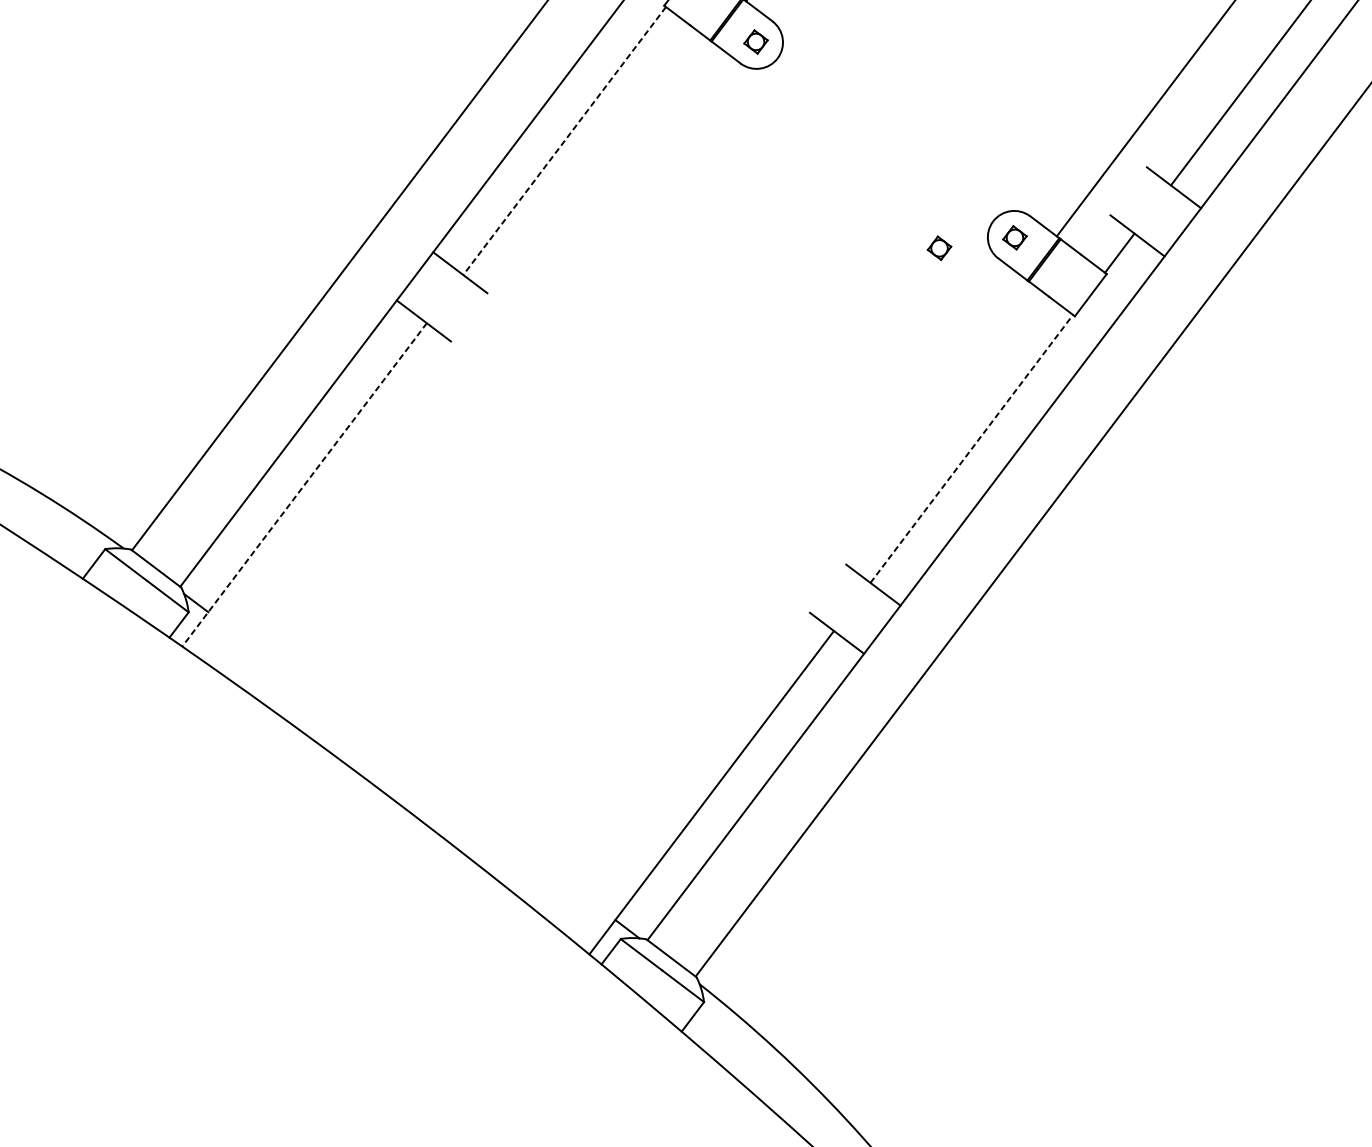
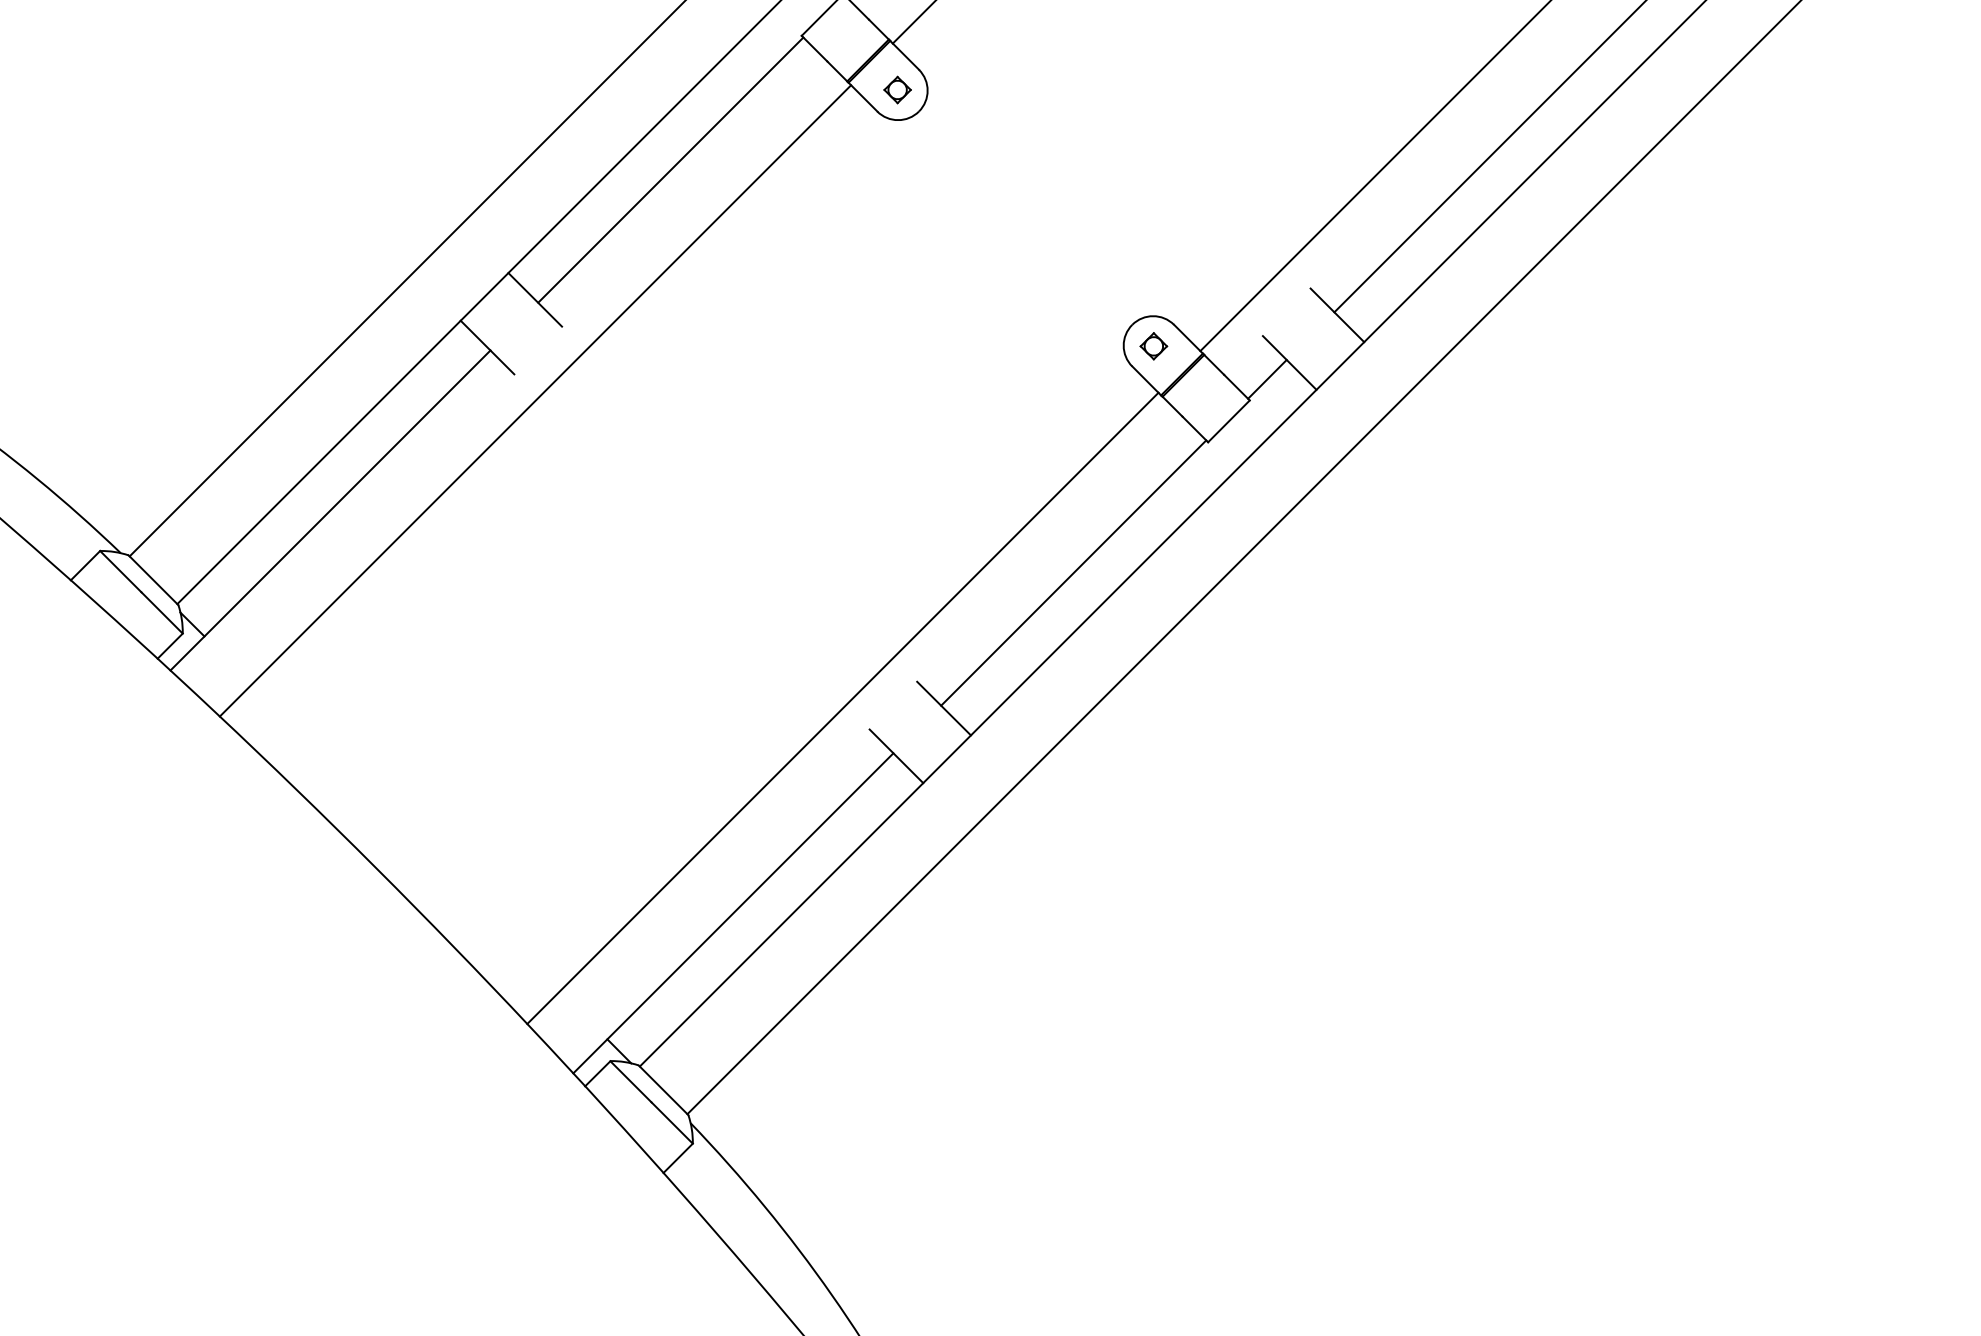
line: (564, 141) -> (670, 170), dashed -> solid
part: (939, 248) -> (1068, 346), removed
line: (472, 362) -> (535, 400), added
line: (971, 449) -> (1073, 573), dashed -> solid
line: (304, 484) -> (330, 510), dashed -> solid
line: (783, 596) -> (842, 707), added

